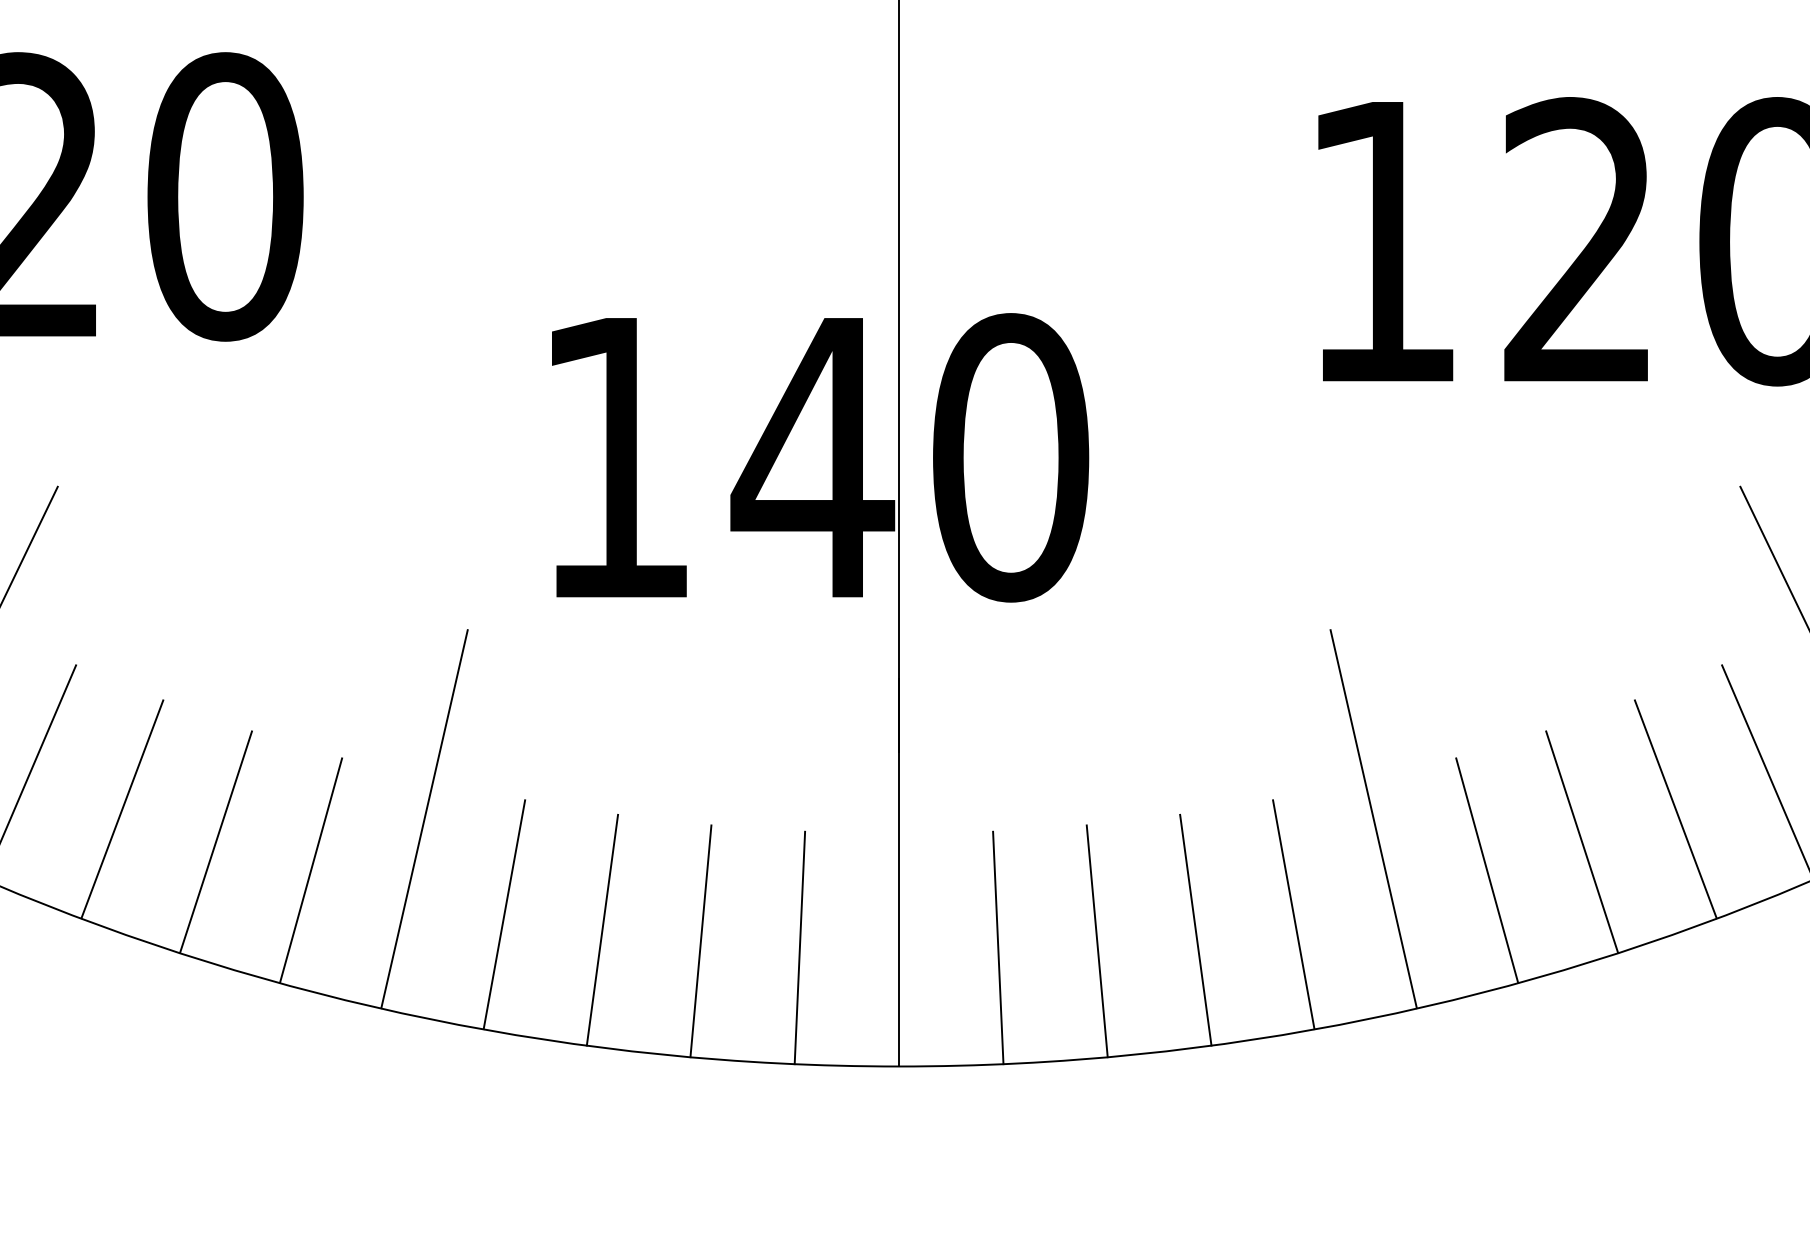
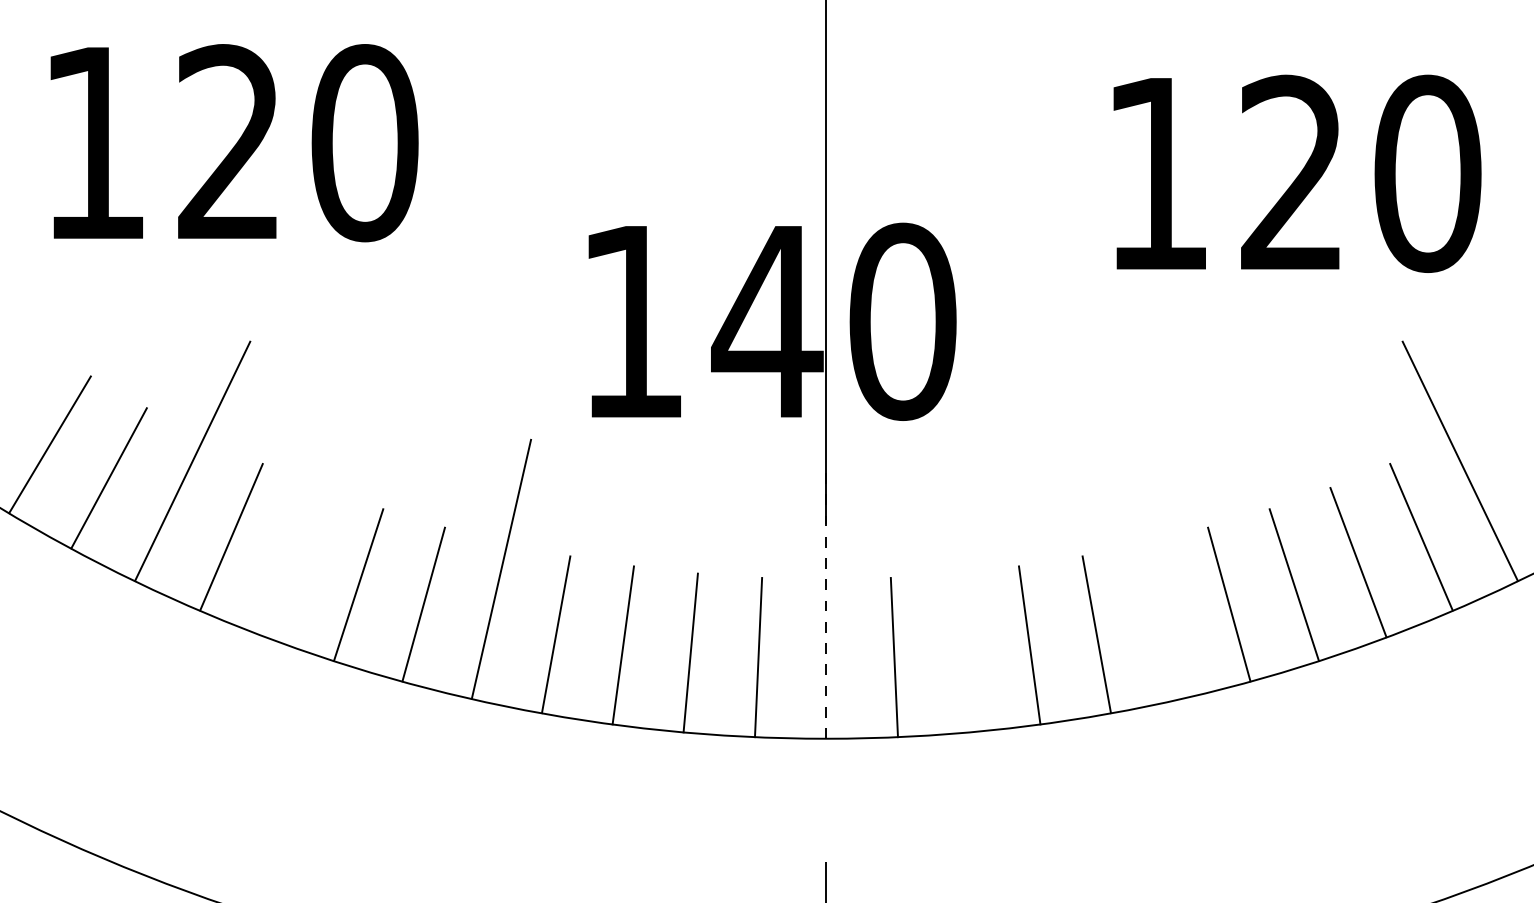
line: (122, 809) -> (294, 562), removed
line: (1373, 817) -> (1151, 568), removed
line: (899, 871) -> (826, 605), solid -> dashed
line: (1097, 940) -> (962, 652), removed

